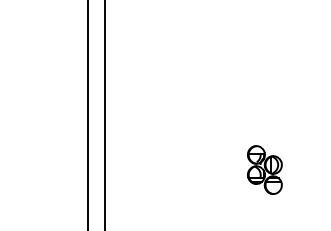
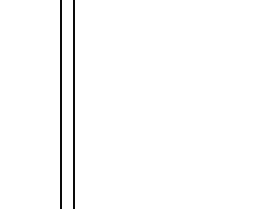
part: (263, 169) -> (190, 166), removed

